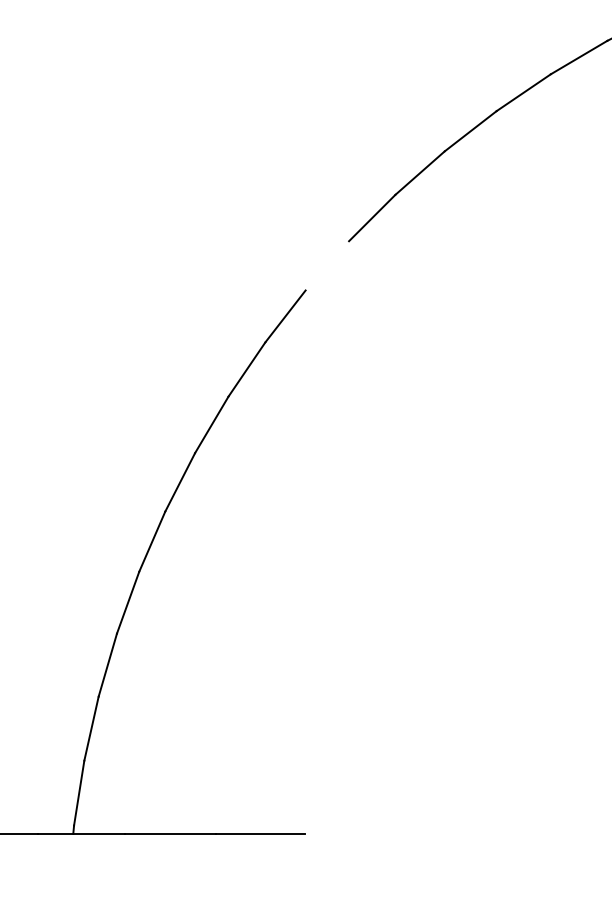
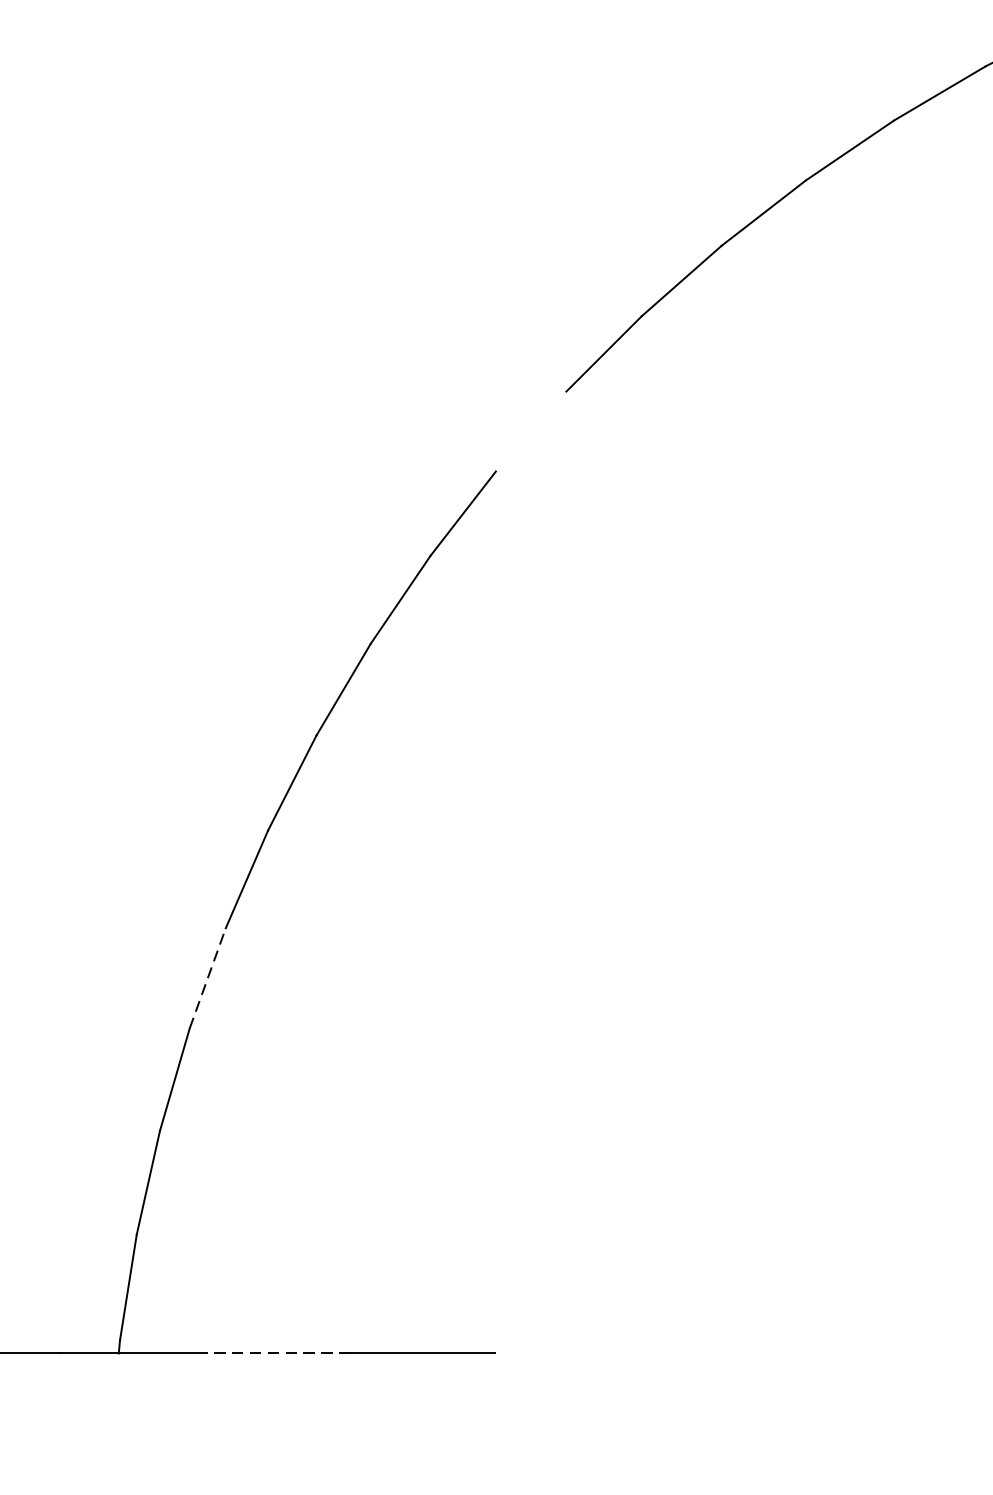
line: (128, 602) -> (208, 977), solid -> dashed
line: (170, 833) -> (276, 1352), solid -> dashed

